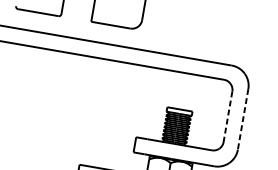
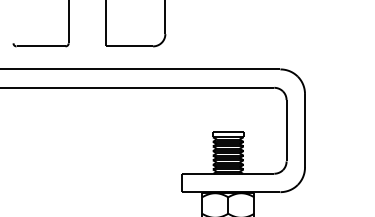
line: (227, 116) -> (286, 130), dashed -> solid
line: (242, 119) -> (304, 130), dashed -> solid

